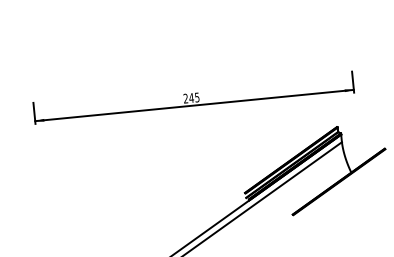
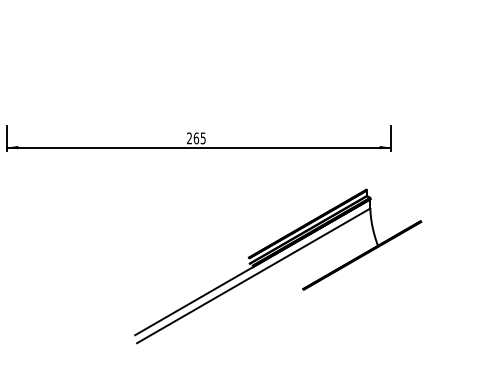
text: (190, 98) -> (195, 138), 245 -> 265

